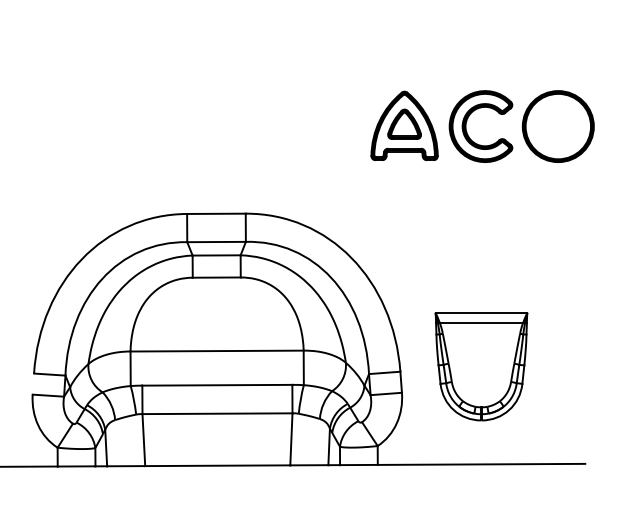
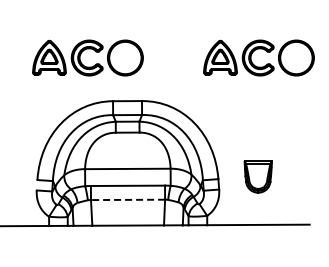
part: (123, 119) -> (81, 54), added
part: (479, 366) -> (257, 176), size x0.6
line: (216, 412) -> (127, 199), solid -> dashed

